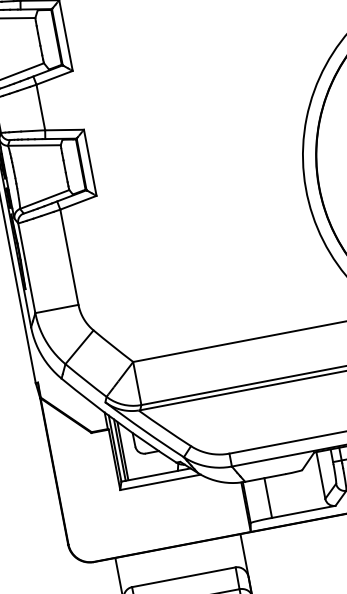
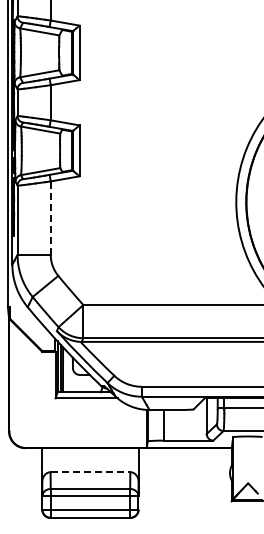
line: (69, 257) -> (50, 218), solid -> dashed
line: (183, 577) -> (90, 472), solid -> dashed

